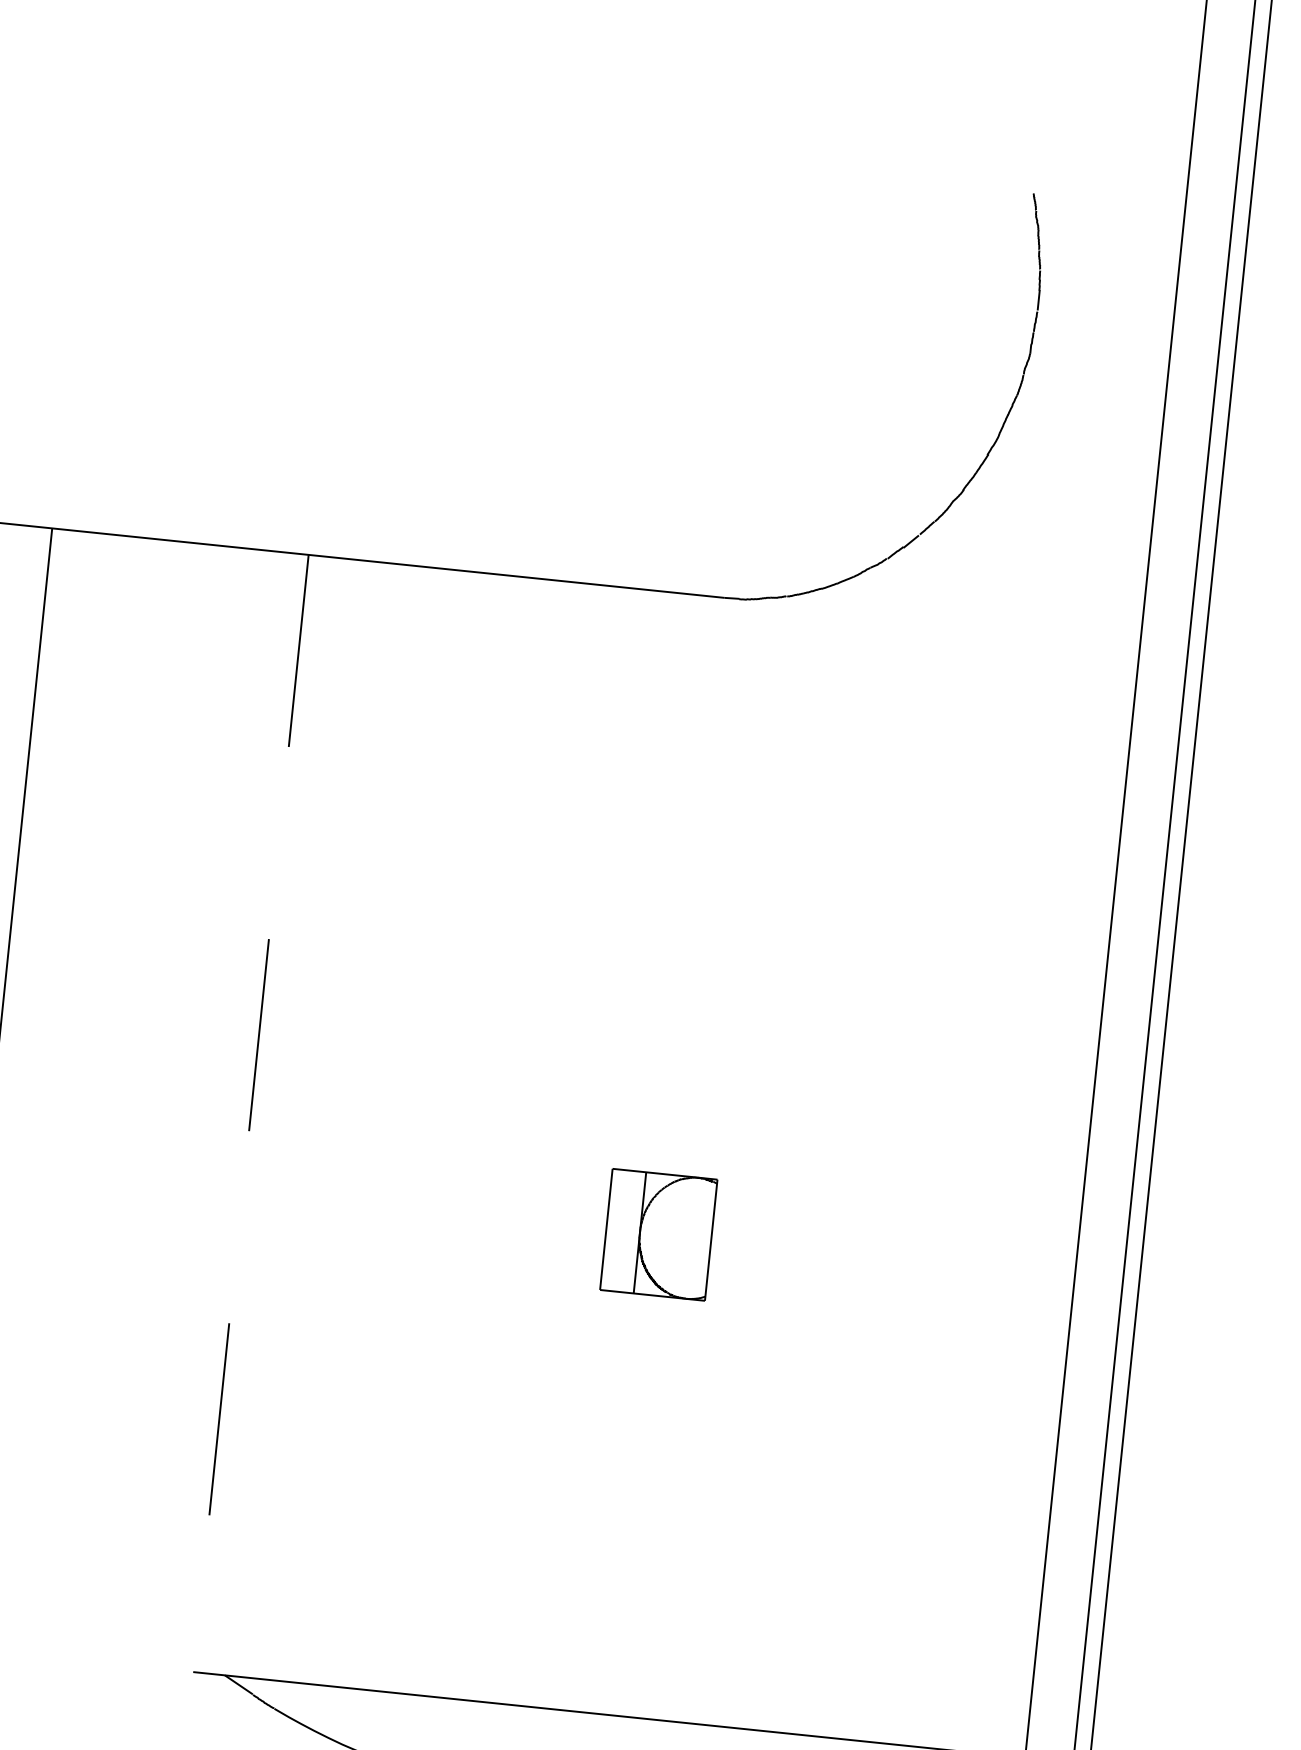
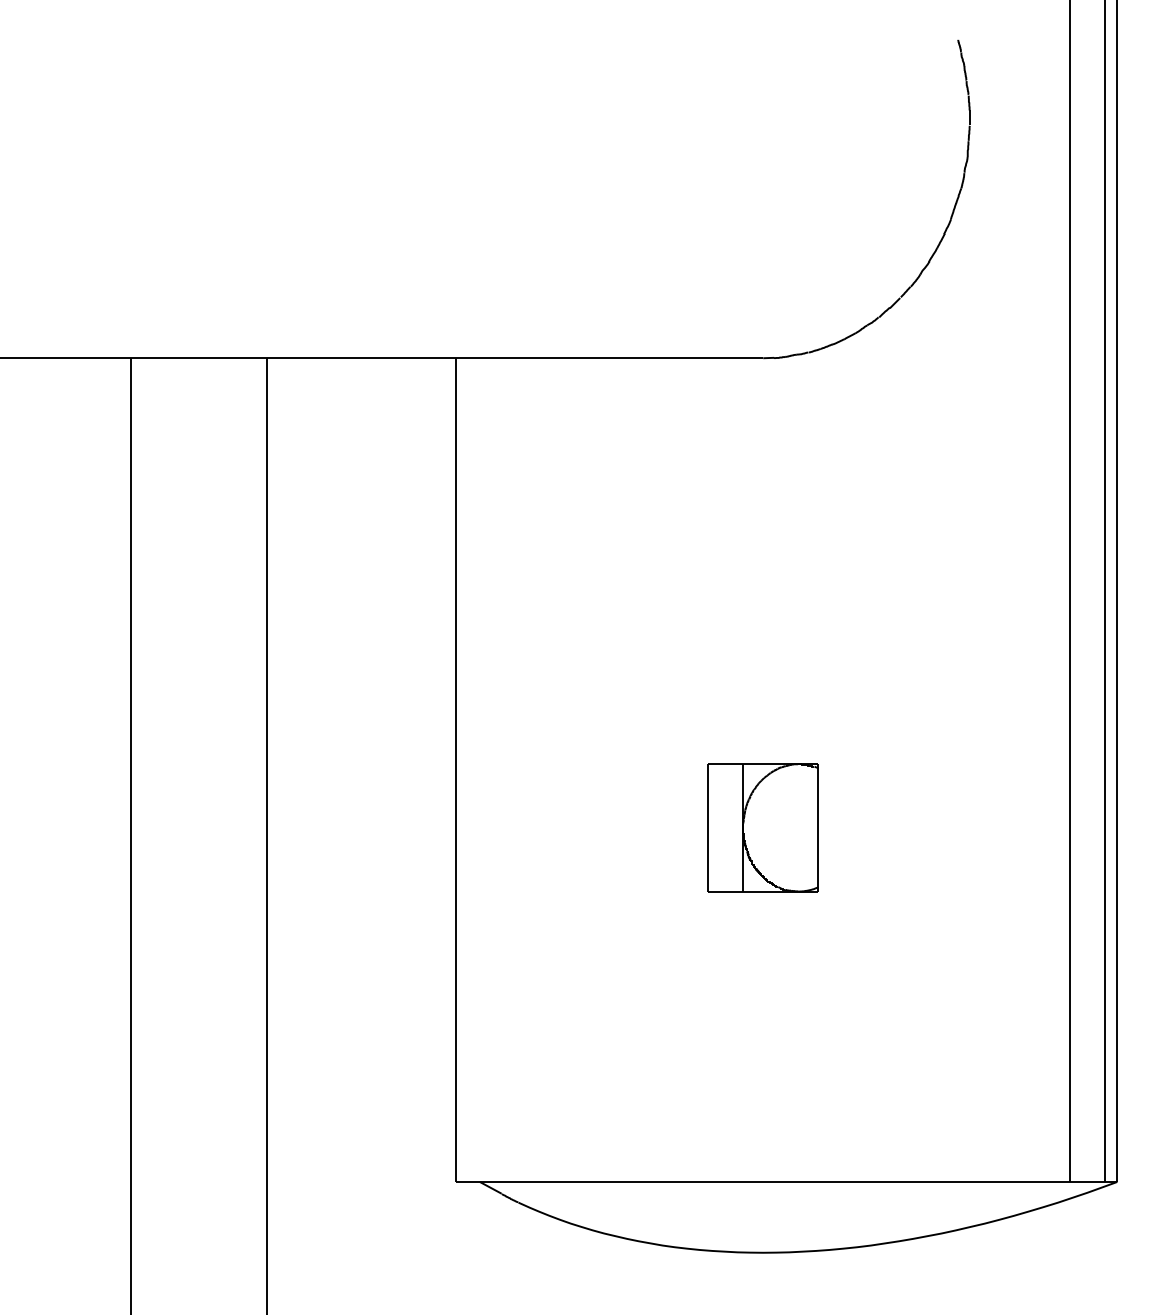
line: (250, 1114) -> (456, 770), dashed -> solid
part: (657, 1234) -> (762, 827), size x1.43

